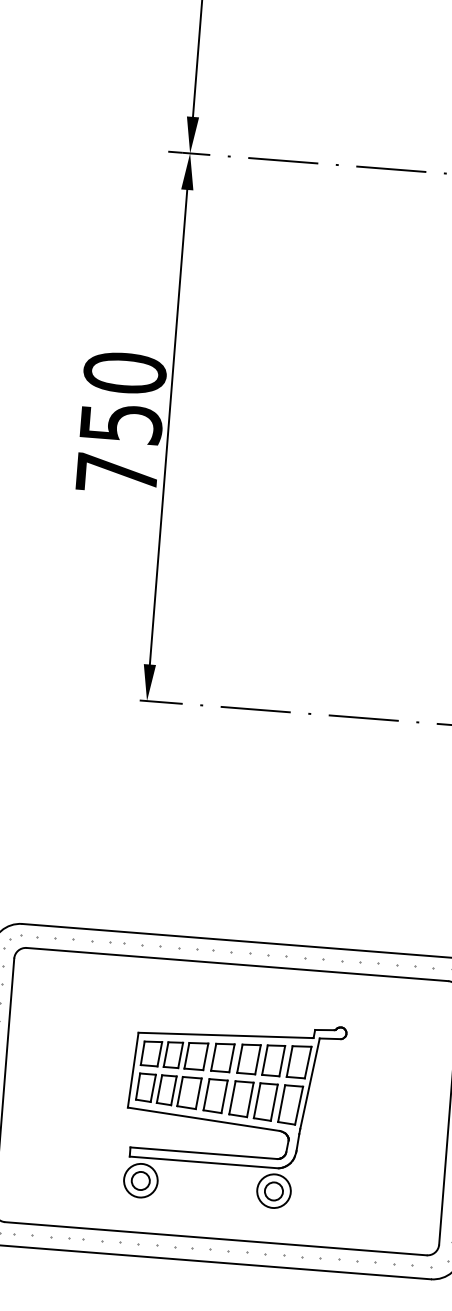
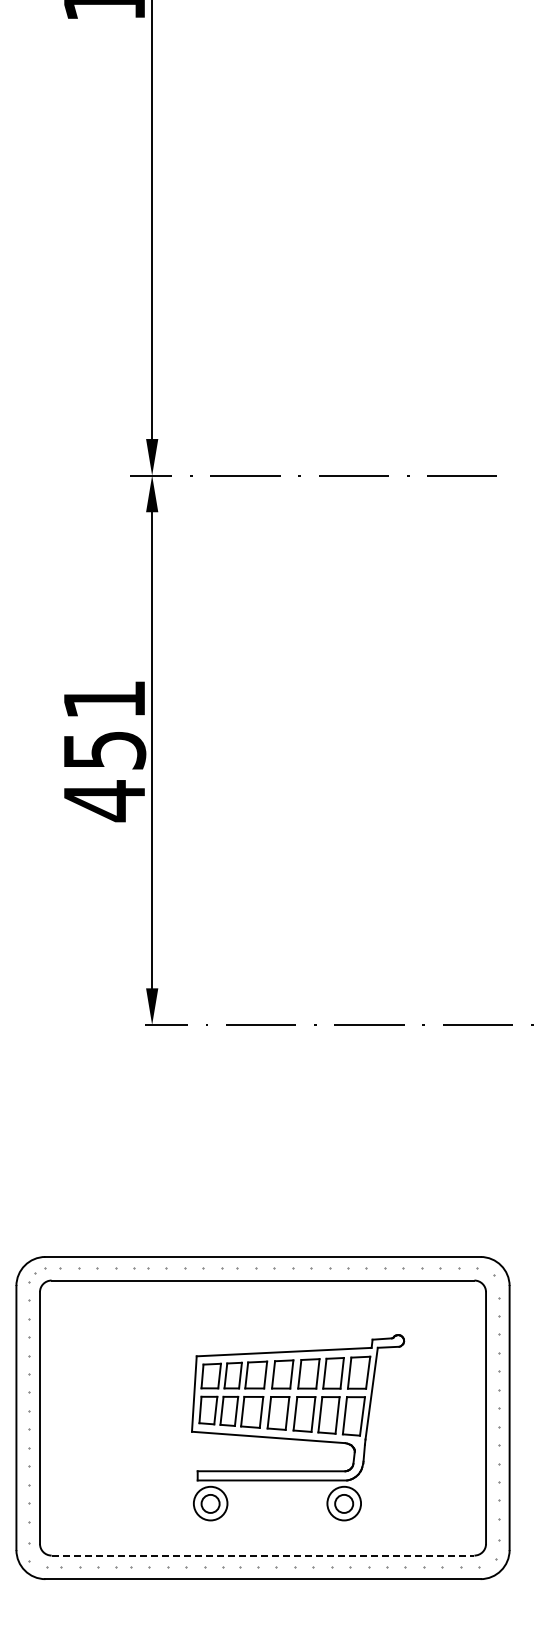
text: (121, 423) -> (104, 750), 750 -> 451
part: (234, 1111) -> (298, 1427), moved
line: (216, 1238) -> (263, 1555), solid -> dashed

